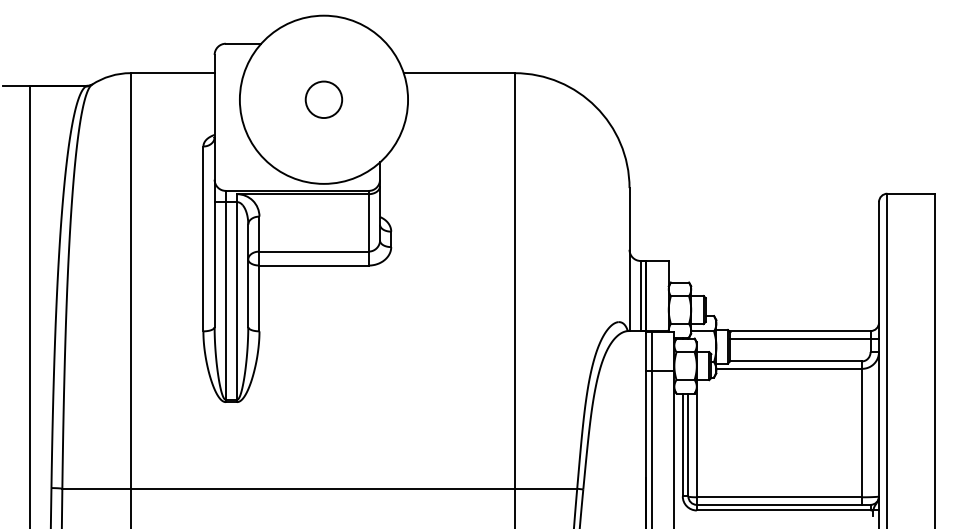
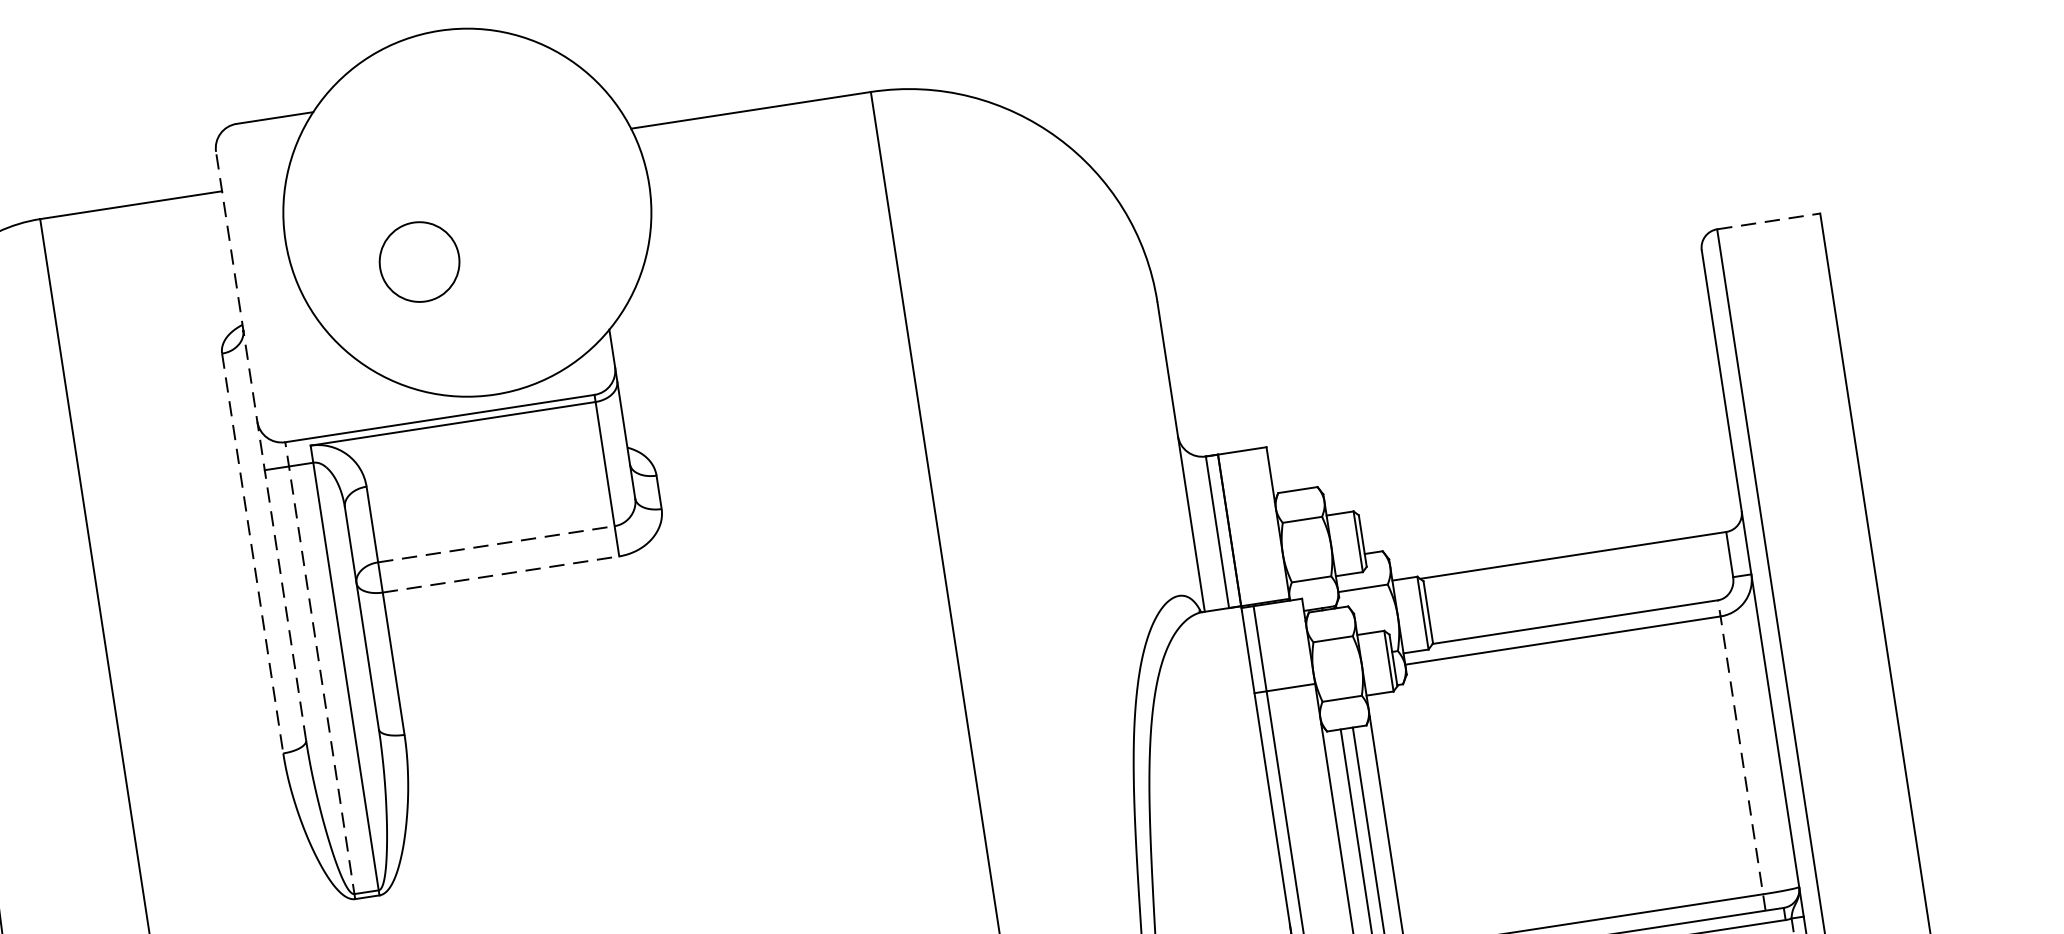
circle: (323, 99) -> (418, 261), moved
line: (214, 190) -> (260, 445), solid -> dashed
line: (911, 193) -> (1769, 220), solid -> dashed
line: (203, 239) -> (253, 554), solid -> dashed
line: (314, 251) -> (497, 543), solid -> dashed
line: (314, 265) -> (501, 574), solid -> dashed
line: (225, 296) -> (319, 670), solid -> dashed
line: (804, 339) -> (1586, 572), removed
line: (862, 433) -> (1742, 756), solid -> dashed

